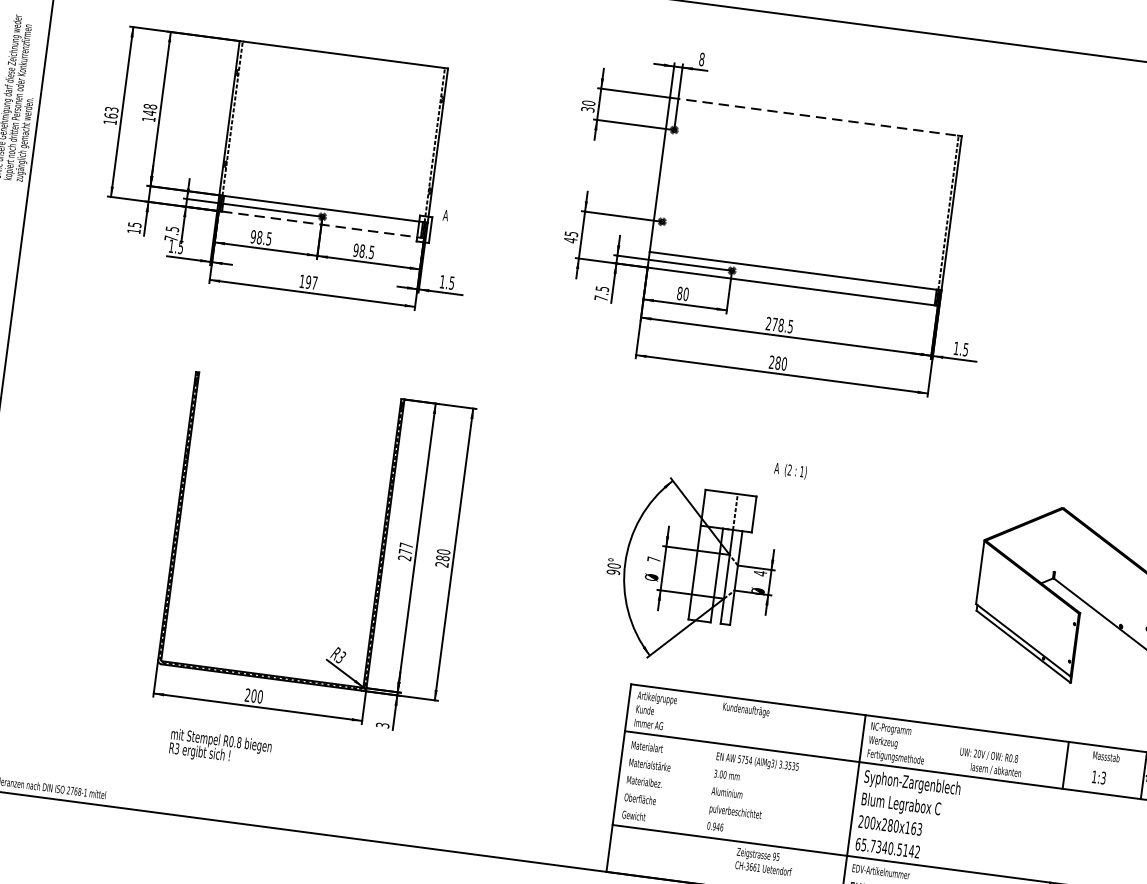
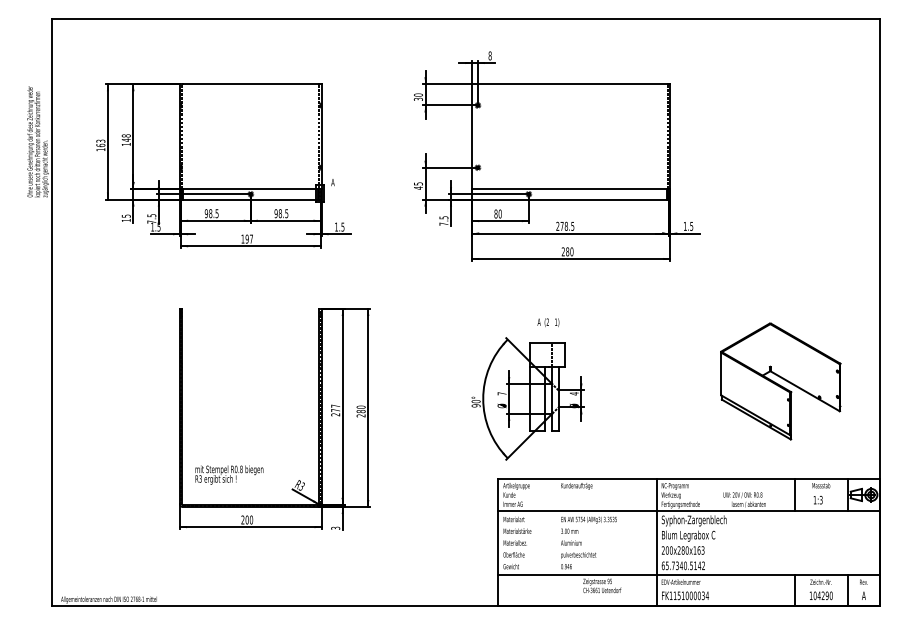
line: (813, 116) -> (569, 84), dashed -> solid
line: (322, 224) -> (251, 199), dashed -> solid
text: (790, 470) -> (548, 322), moved
text: (220, 747) -> (229, 474), moved

